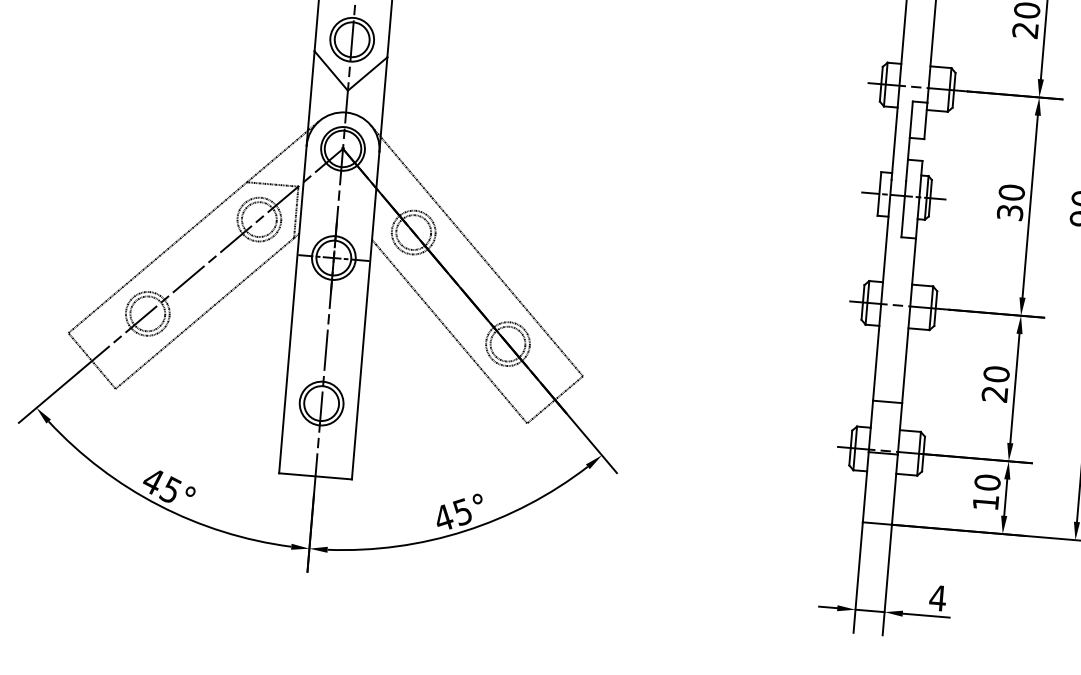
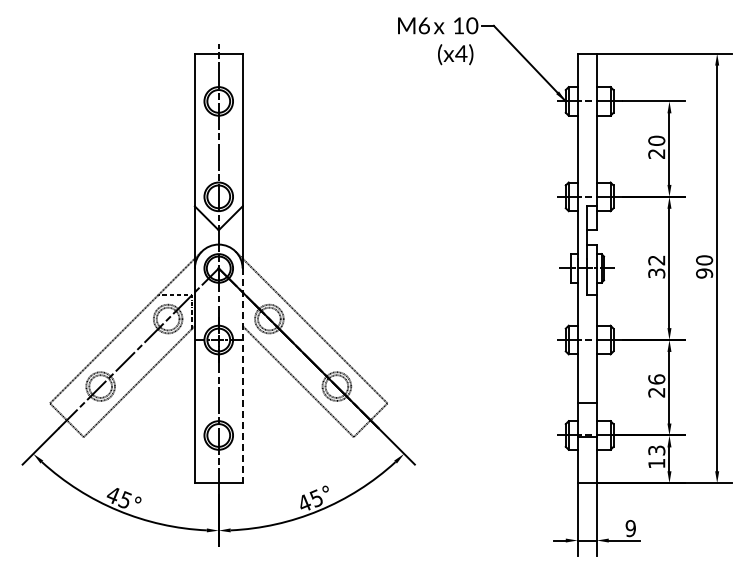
text: (1011, 192) -> (656, 260), 30 -> 32
line: (365, 316) -> (242, 376), solid -> dashed
text: (996, 374) -> (656, 379), 20 -> 26
text: (987, 482) -> (656, 450), 10 -> 13
text: (937, 598) -> (630, 528), 4 -> 9

